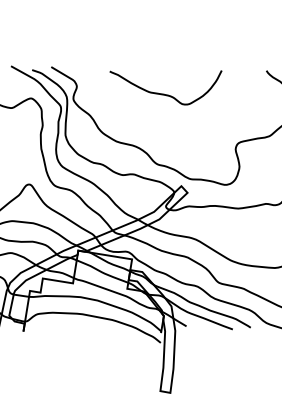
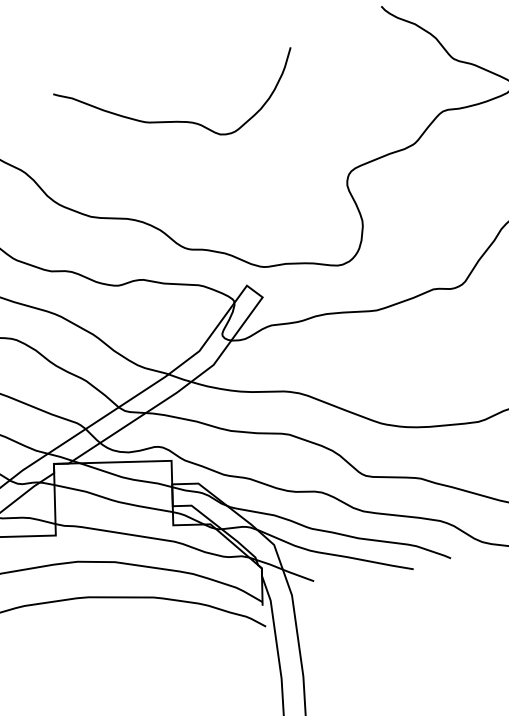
curve: (164, 93) -> (178, 119), moved

